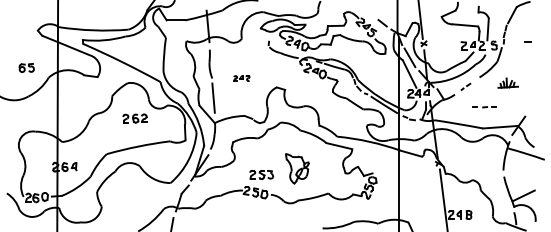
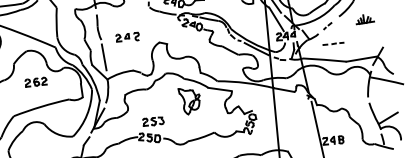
part: (241, 78) -> (127, 37), size x1.67
part: (484, 107) -> (333, 44), moved
part: (297, 168) -> (189, 100), moved

